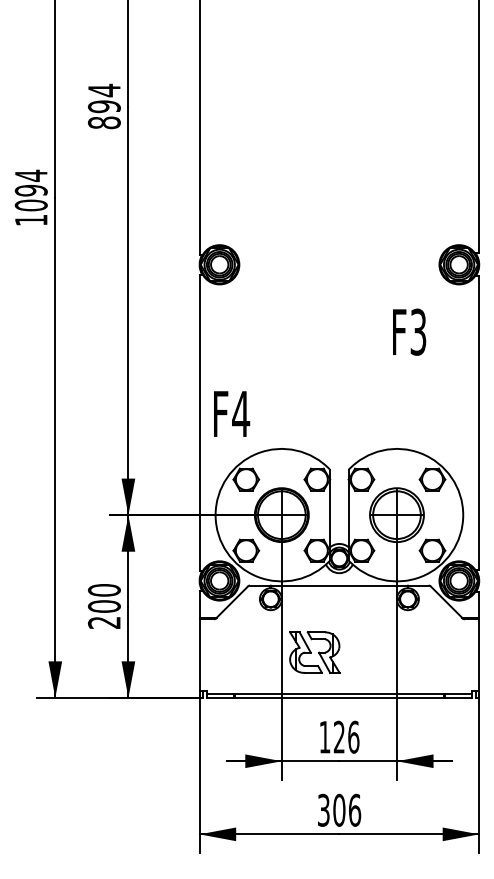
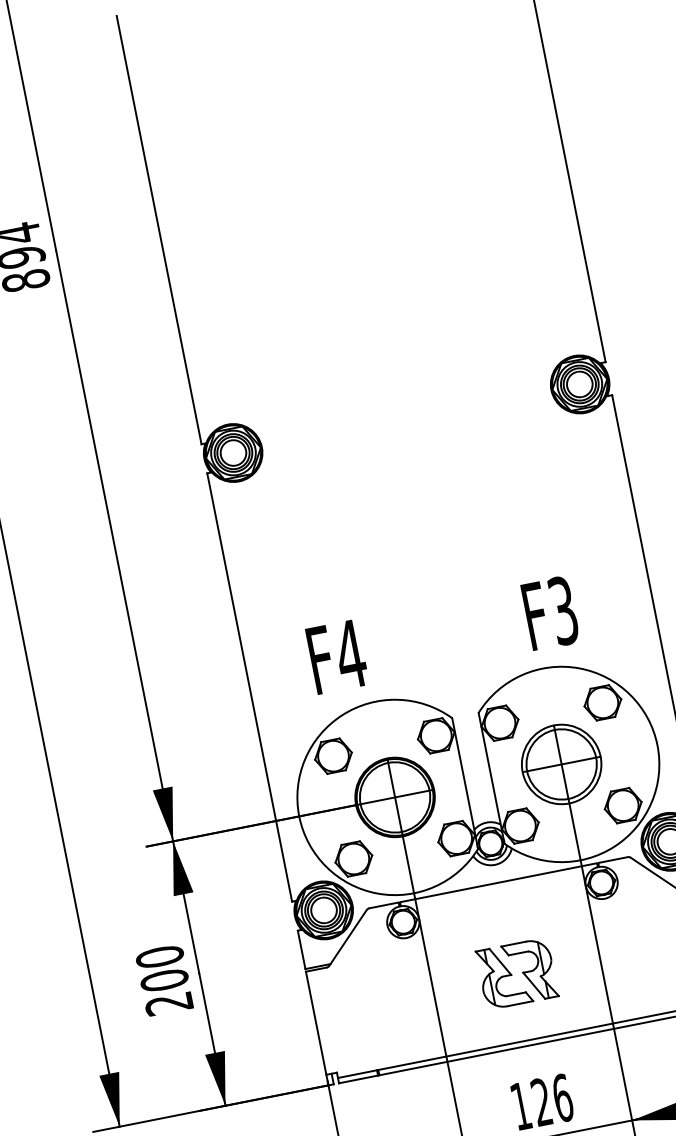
text: (409, 331) -> (550, 612), moved
text: (232, 413) -> (337, 655), moved
part: (314, 652) -> (516, 973), moved

